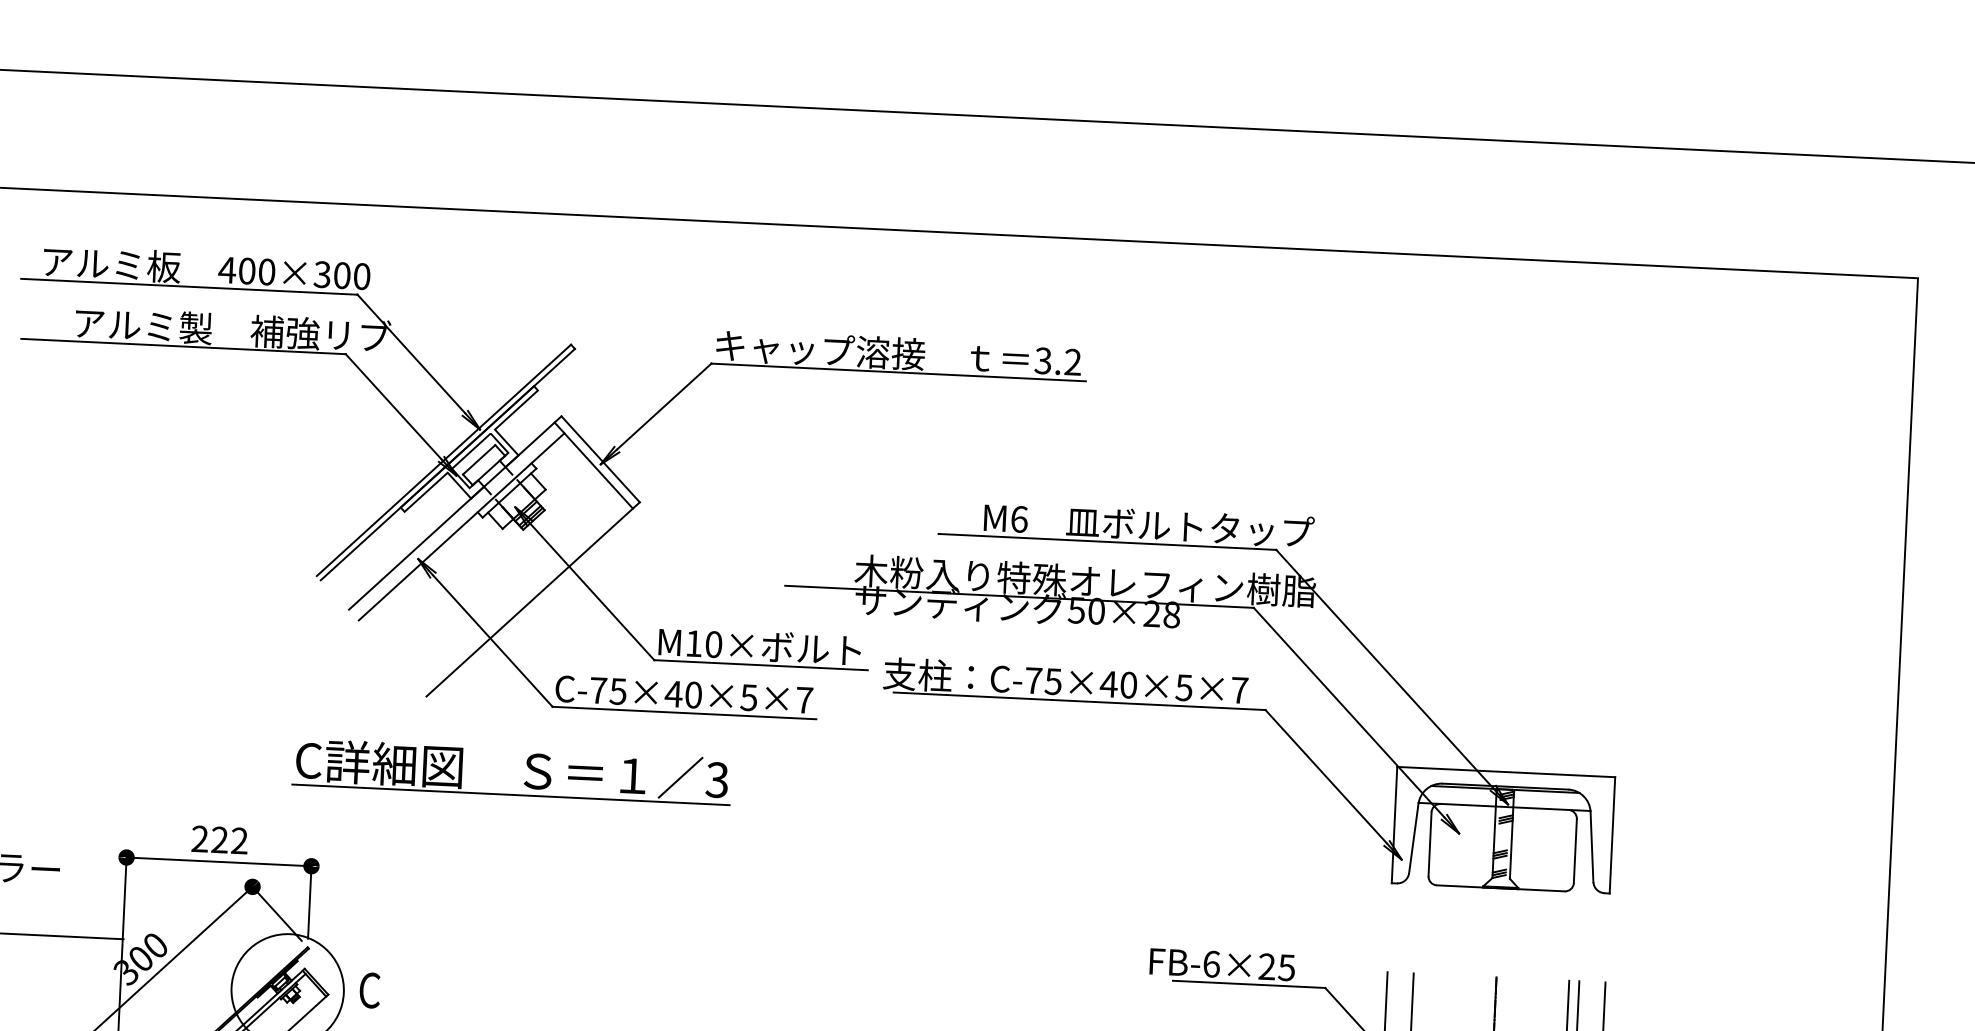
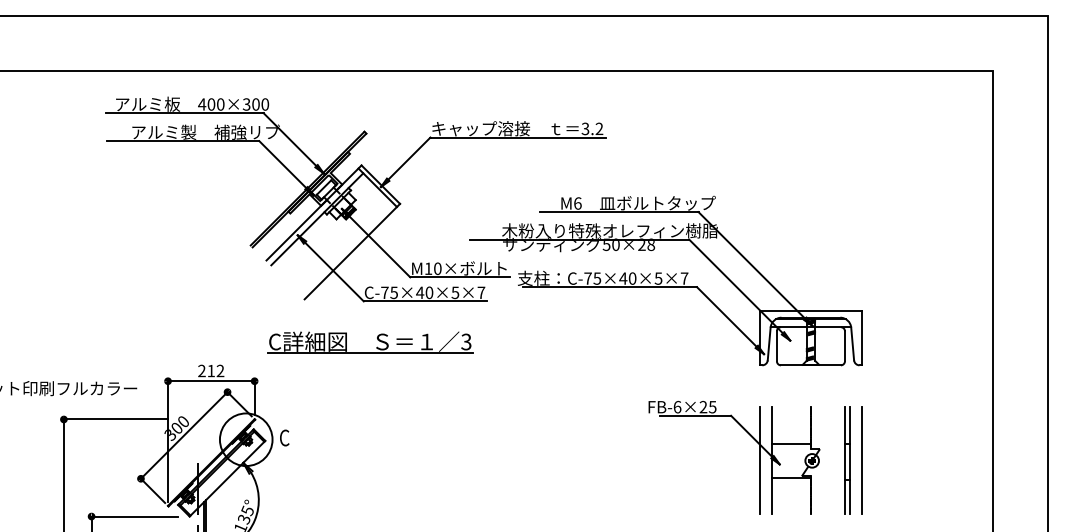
part: (527, 767) -> (377, 340), moved
text: (220, 838) -> (211, 370), 222 -> 212

